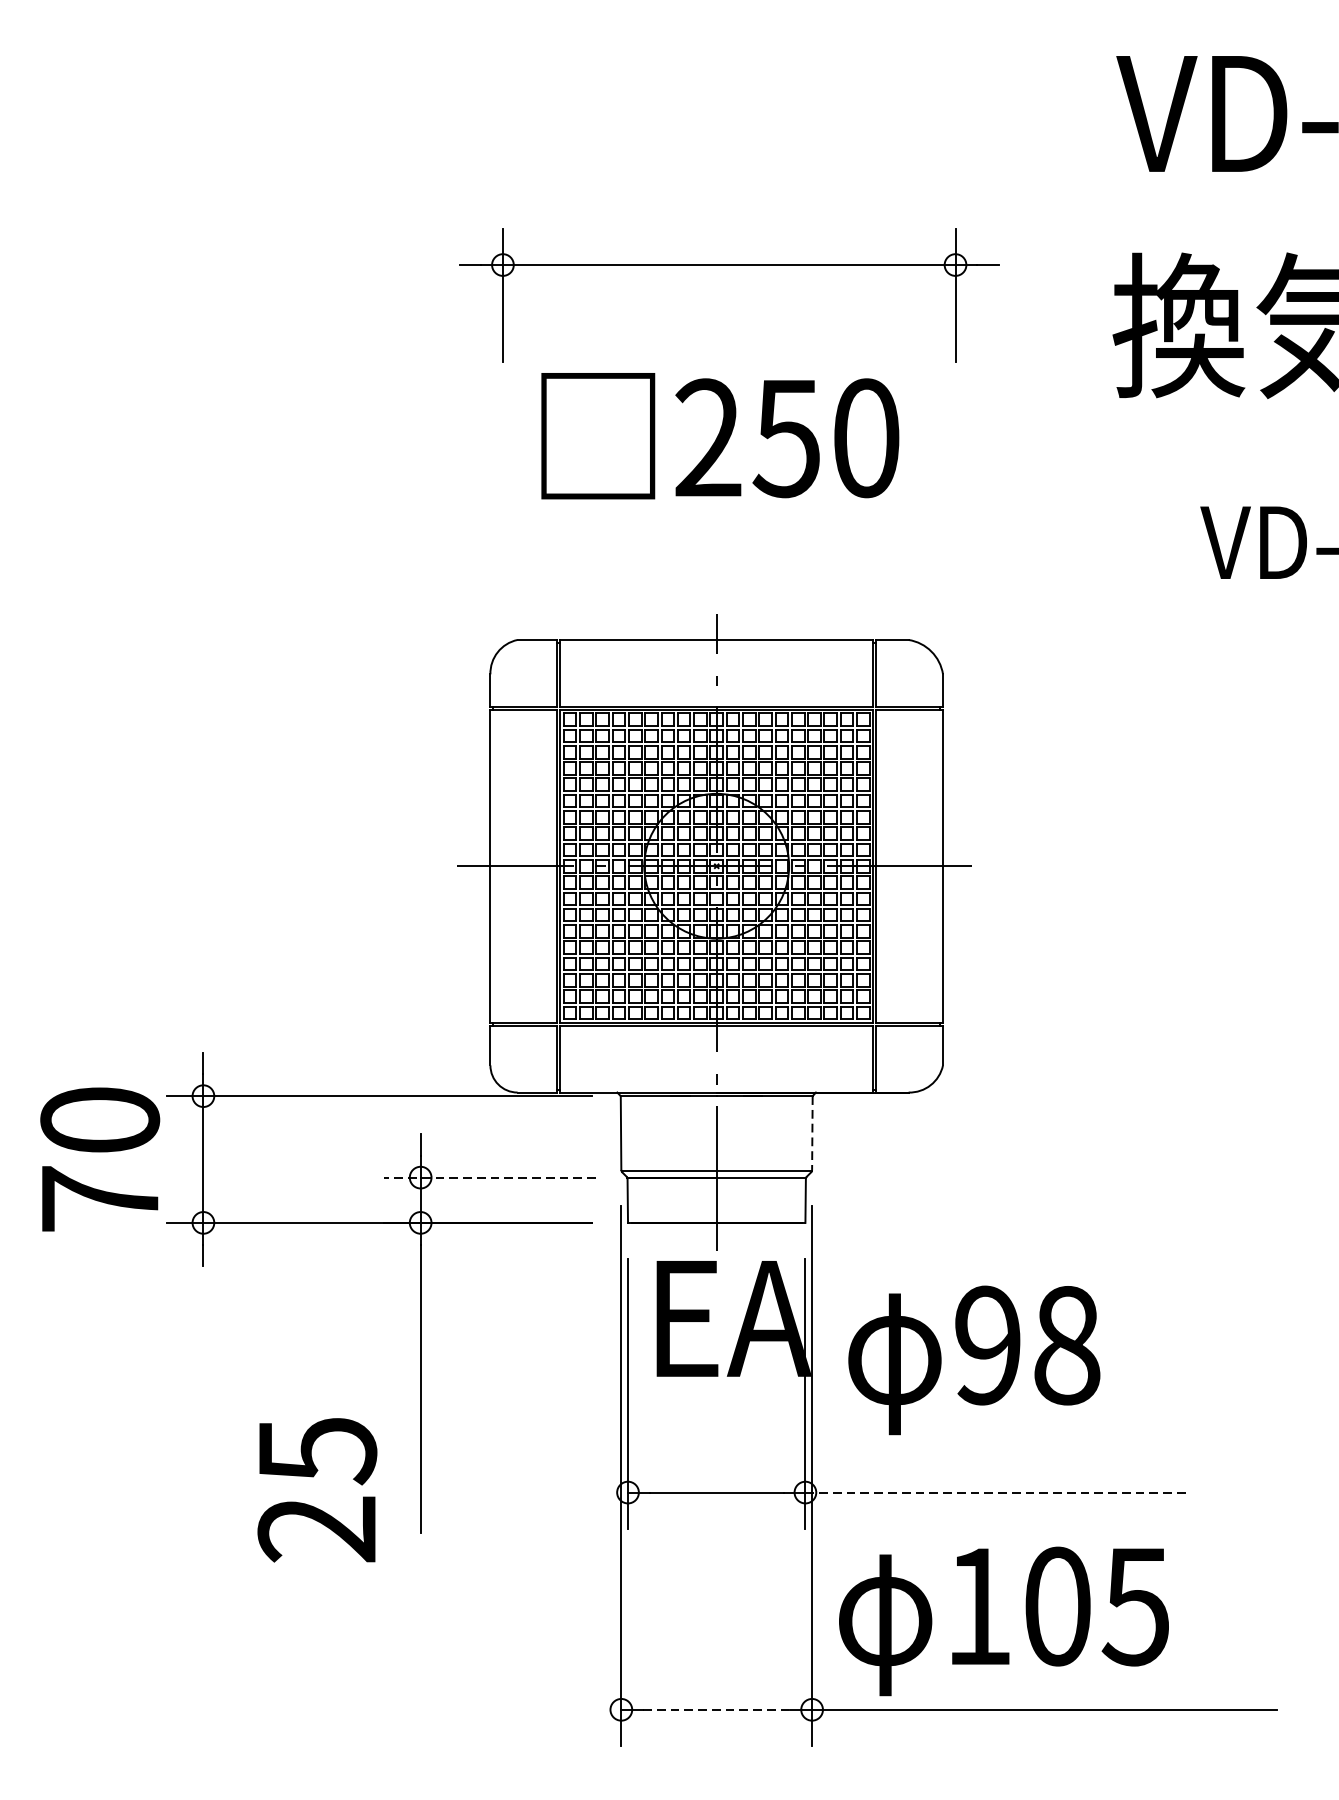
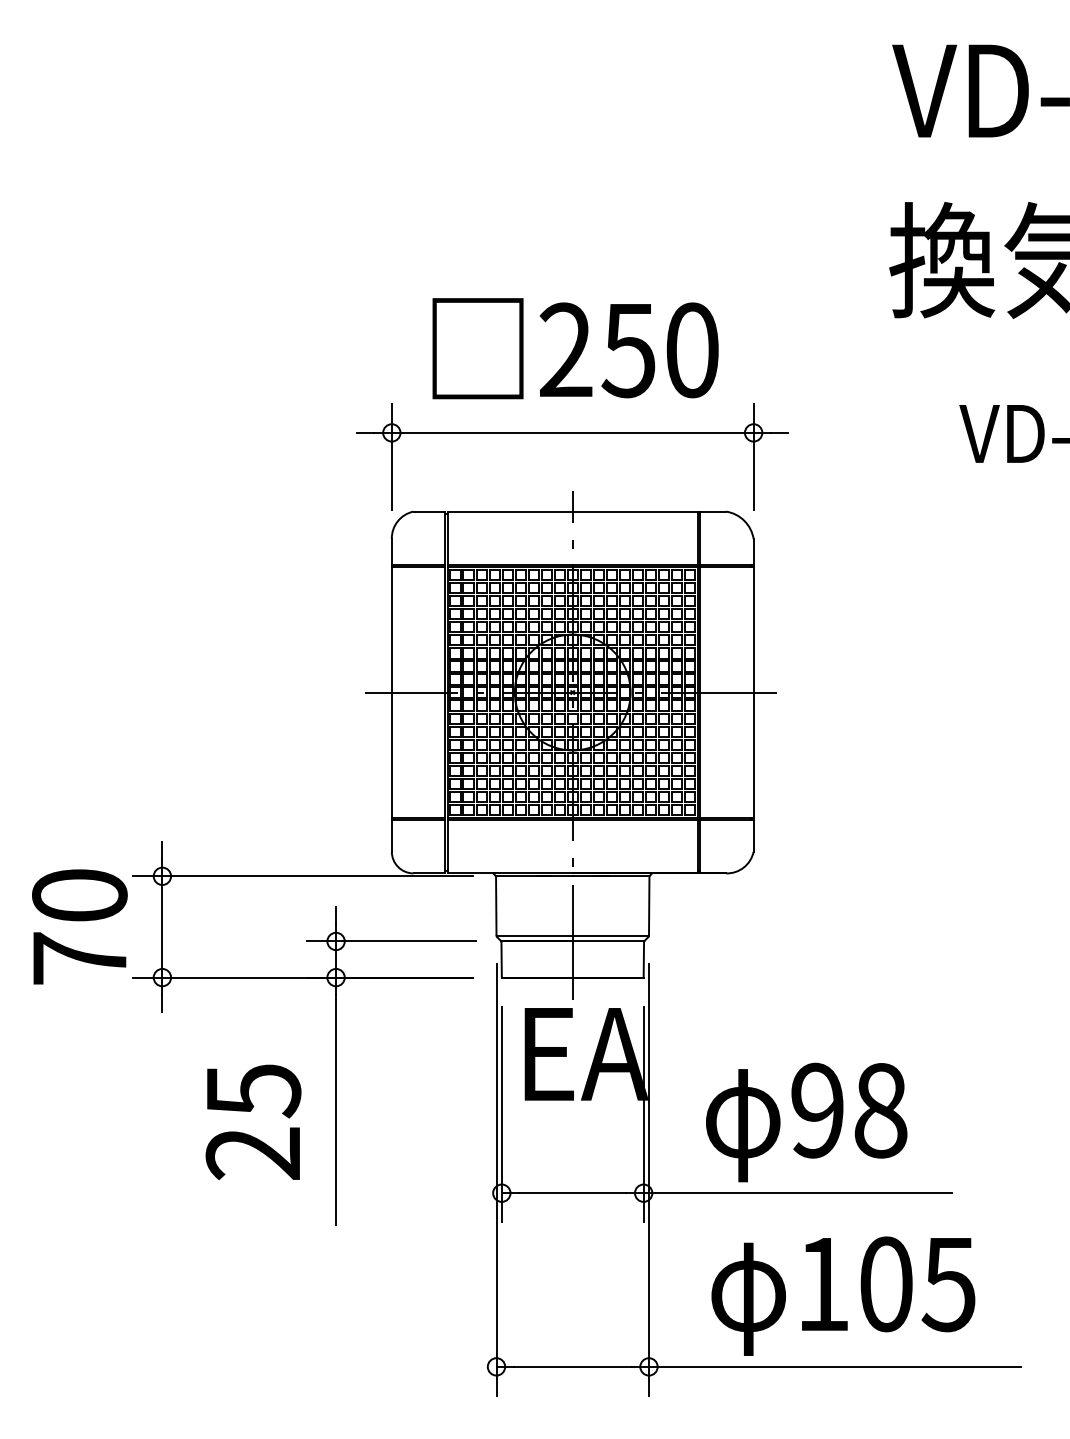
part: (728, 265) -> (572, 433), moved
line: (812, 1133) -> (649, 906), dashed -> solid
line: (489, 1177) -> (391, 941), dashed -> solid
text: (974, 1360) -> (806, 1122), moved
text: (317, 1490) -> (253, 1122), moved
line: (999, 1492) -> (798, 1193), dashed -> solid
text: (1004, 1620) -> (843, 1295), moved
line: (716, 1709) -> (572, 1366), dashed -> solid

